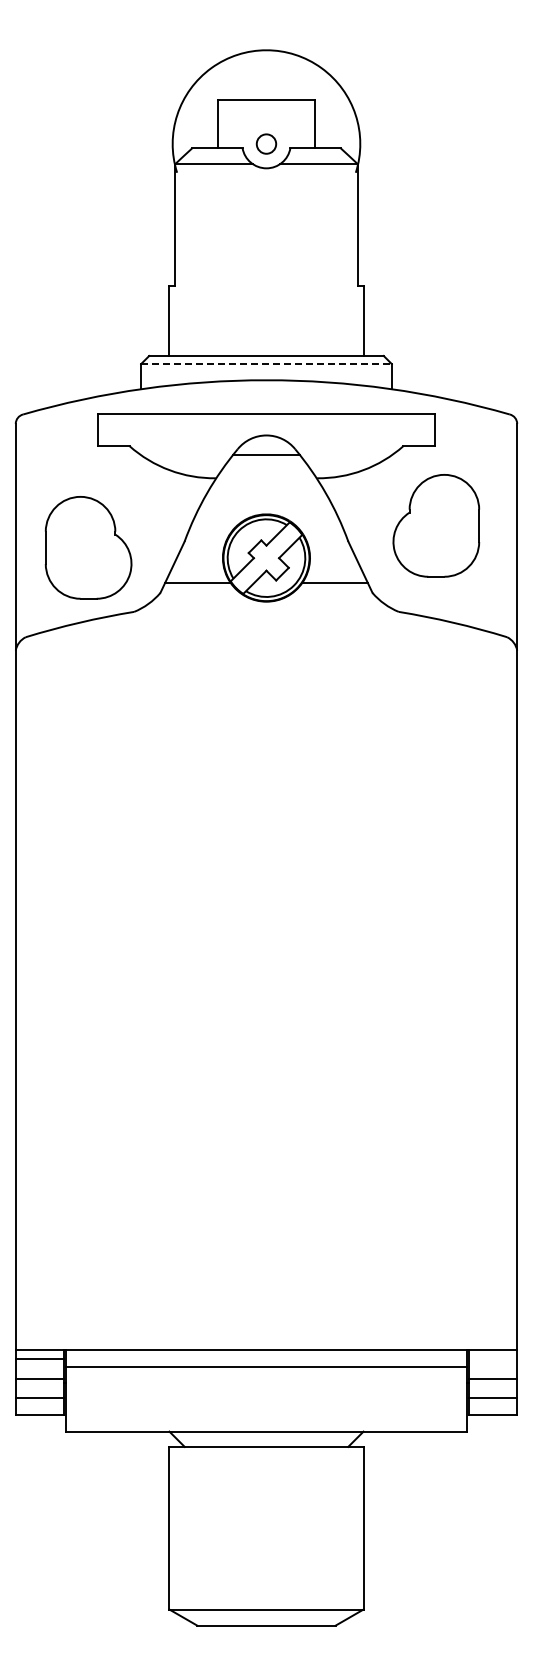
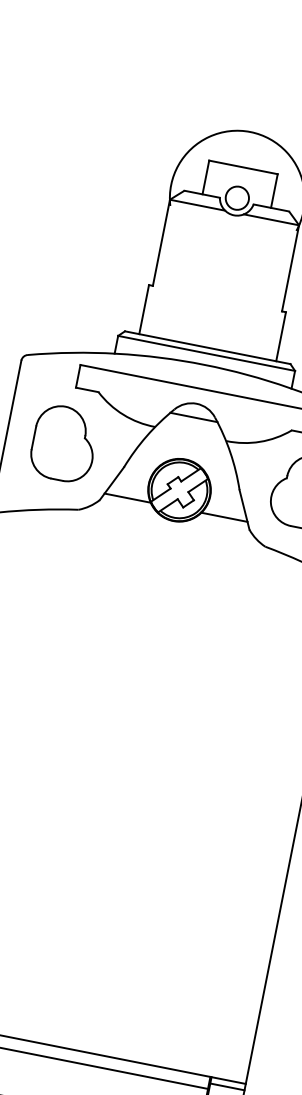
circle: (266, 143) -> (237, 197), size x1.67
line: (266, 364) -> (206, 353), dashed -> solid
part: (88, 547) -> (64, 443), moved
line: (492, 1358) -> (227, 1086), added

